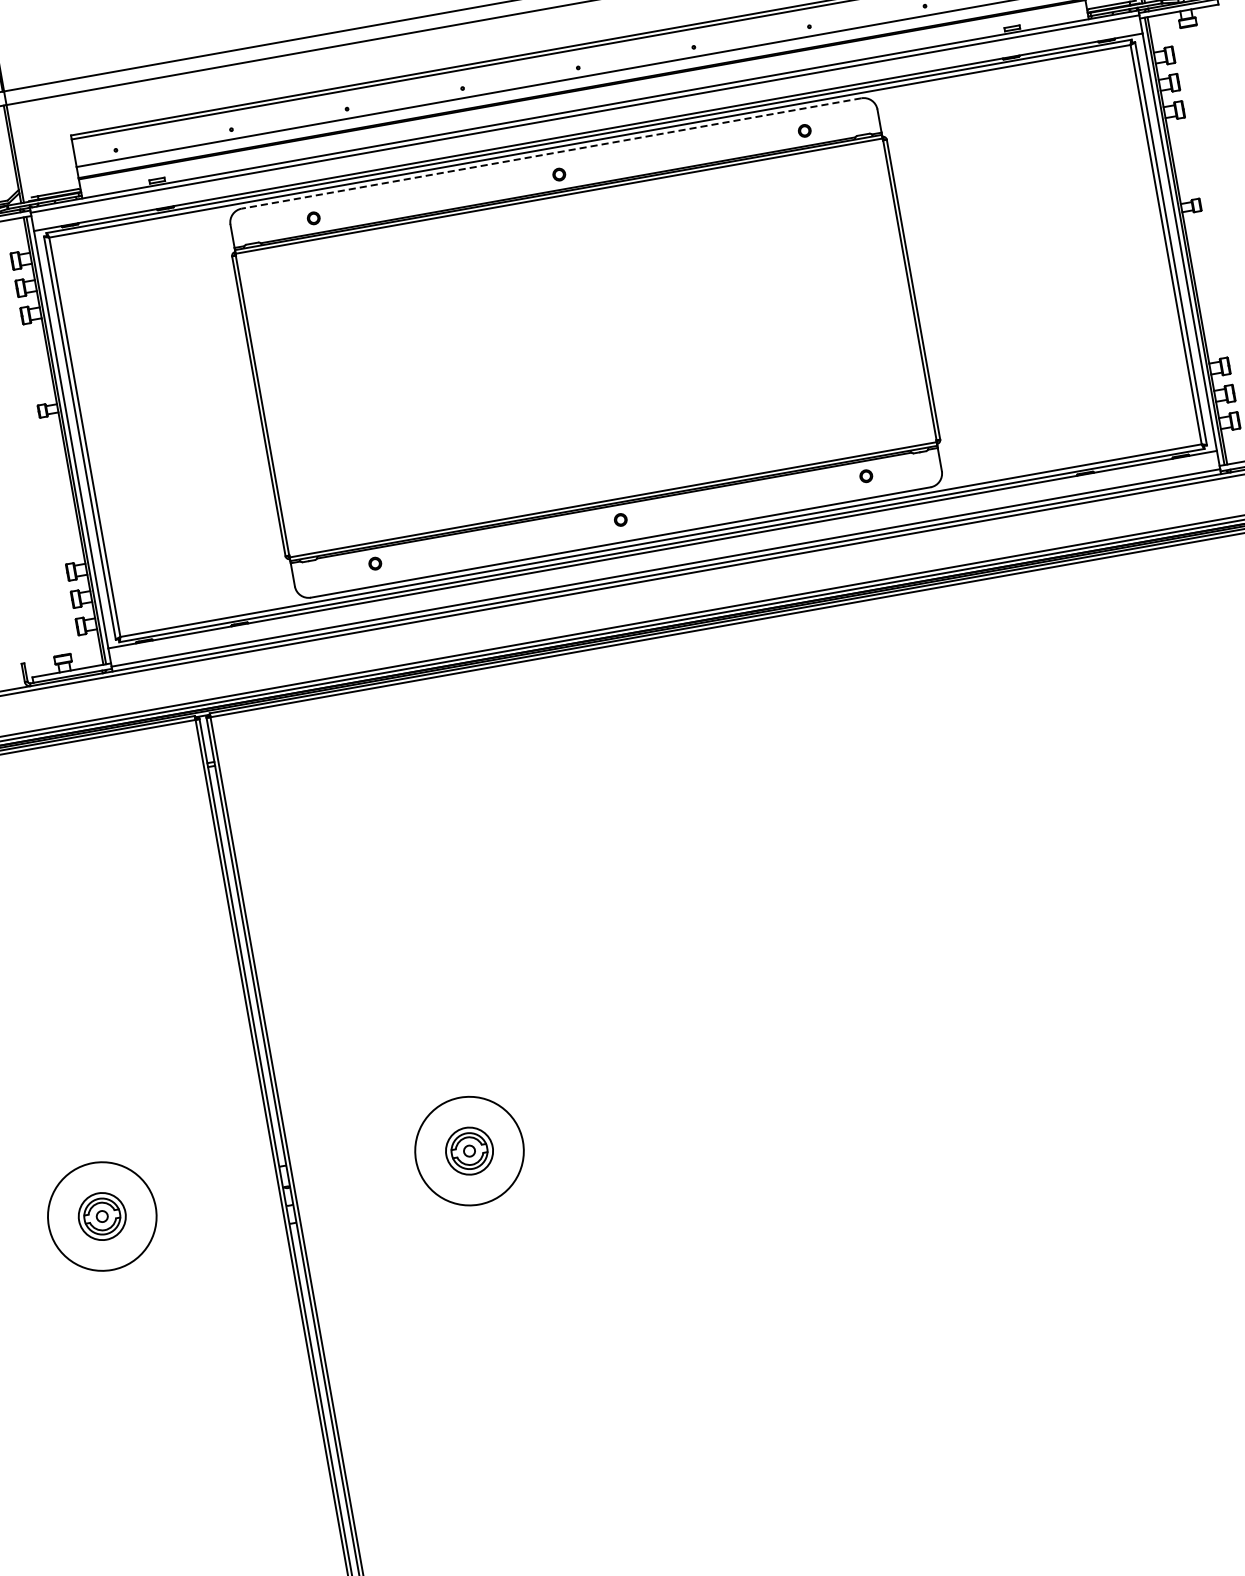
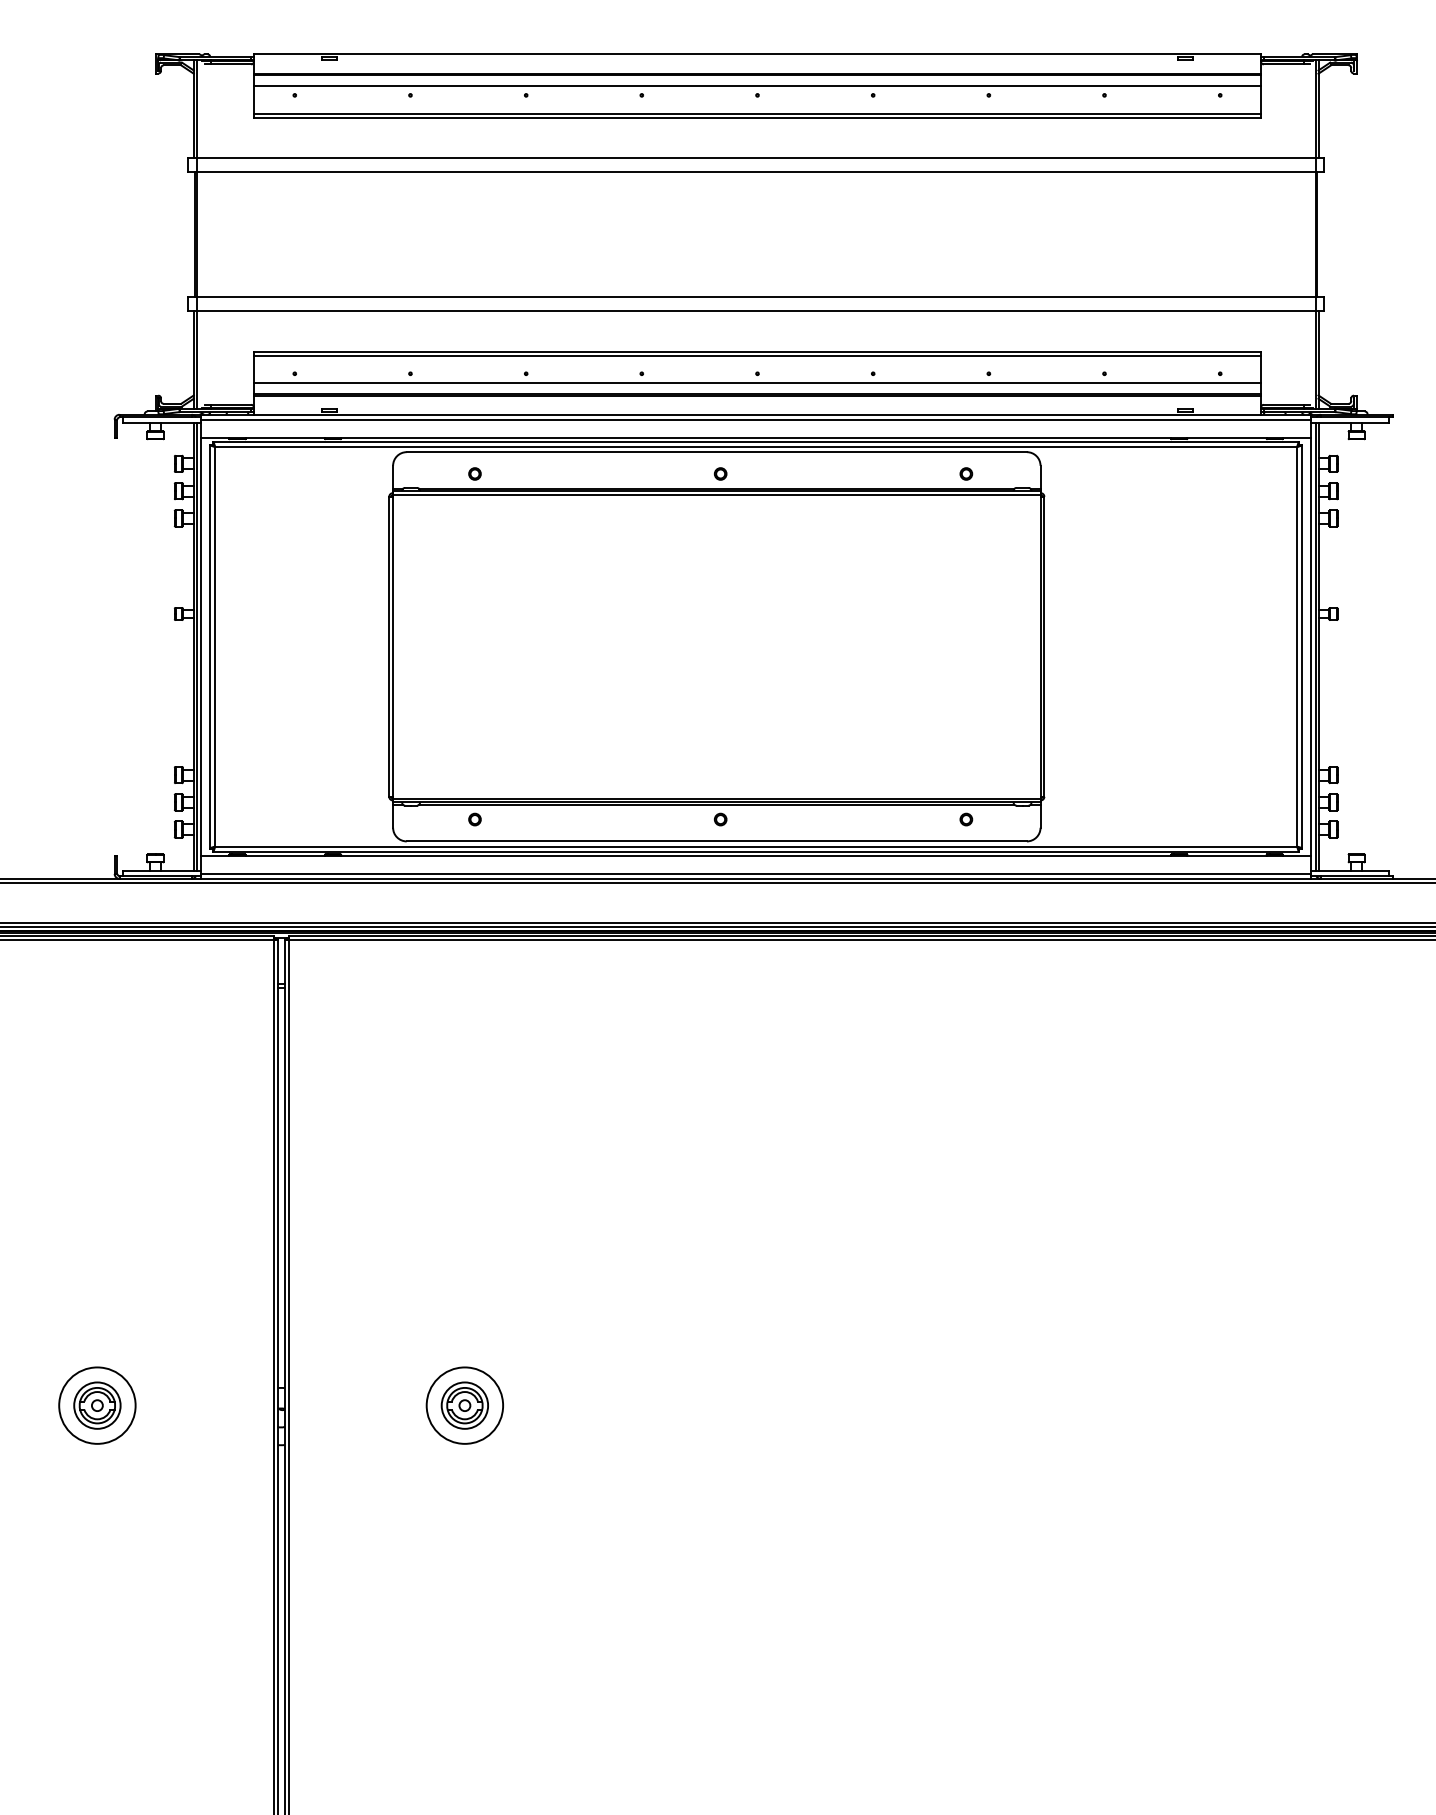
line: (551, 153) -> (716, 452), dashed -> solid
circle: (469, 1151) -> (464, 1405), size x0.71
circle: (102, 1216) -> (97, 1405), size x0.71

